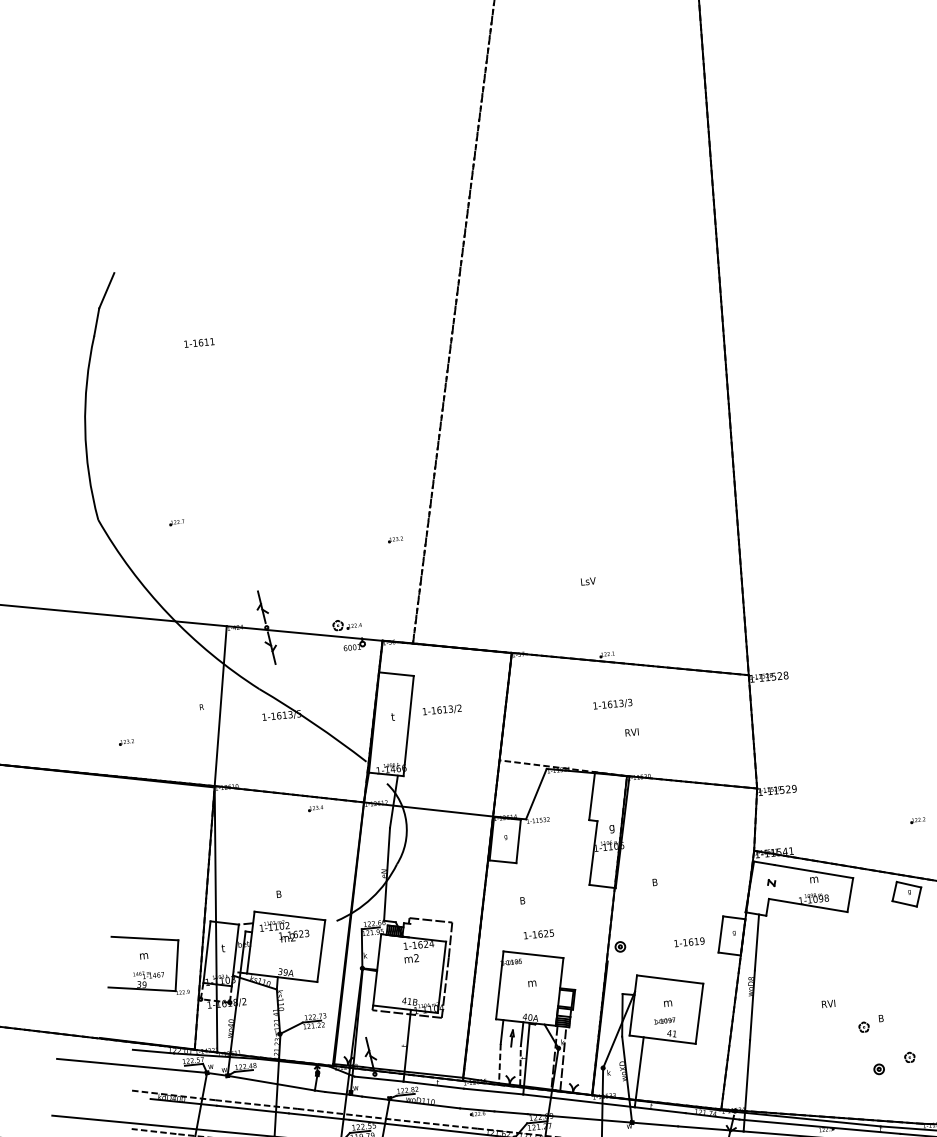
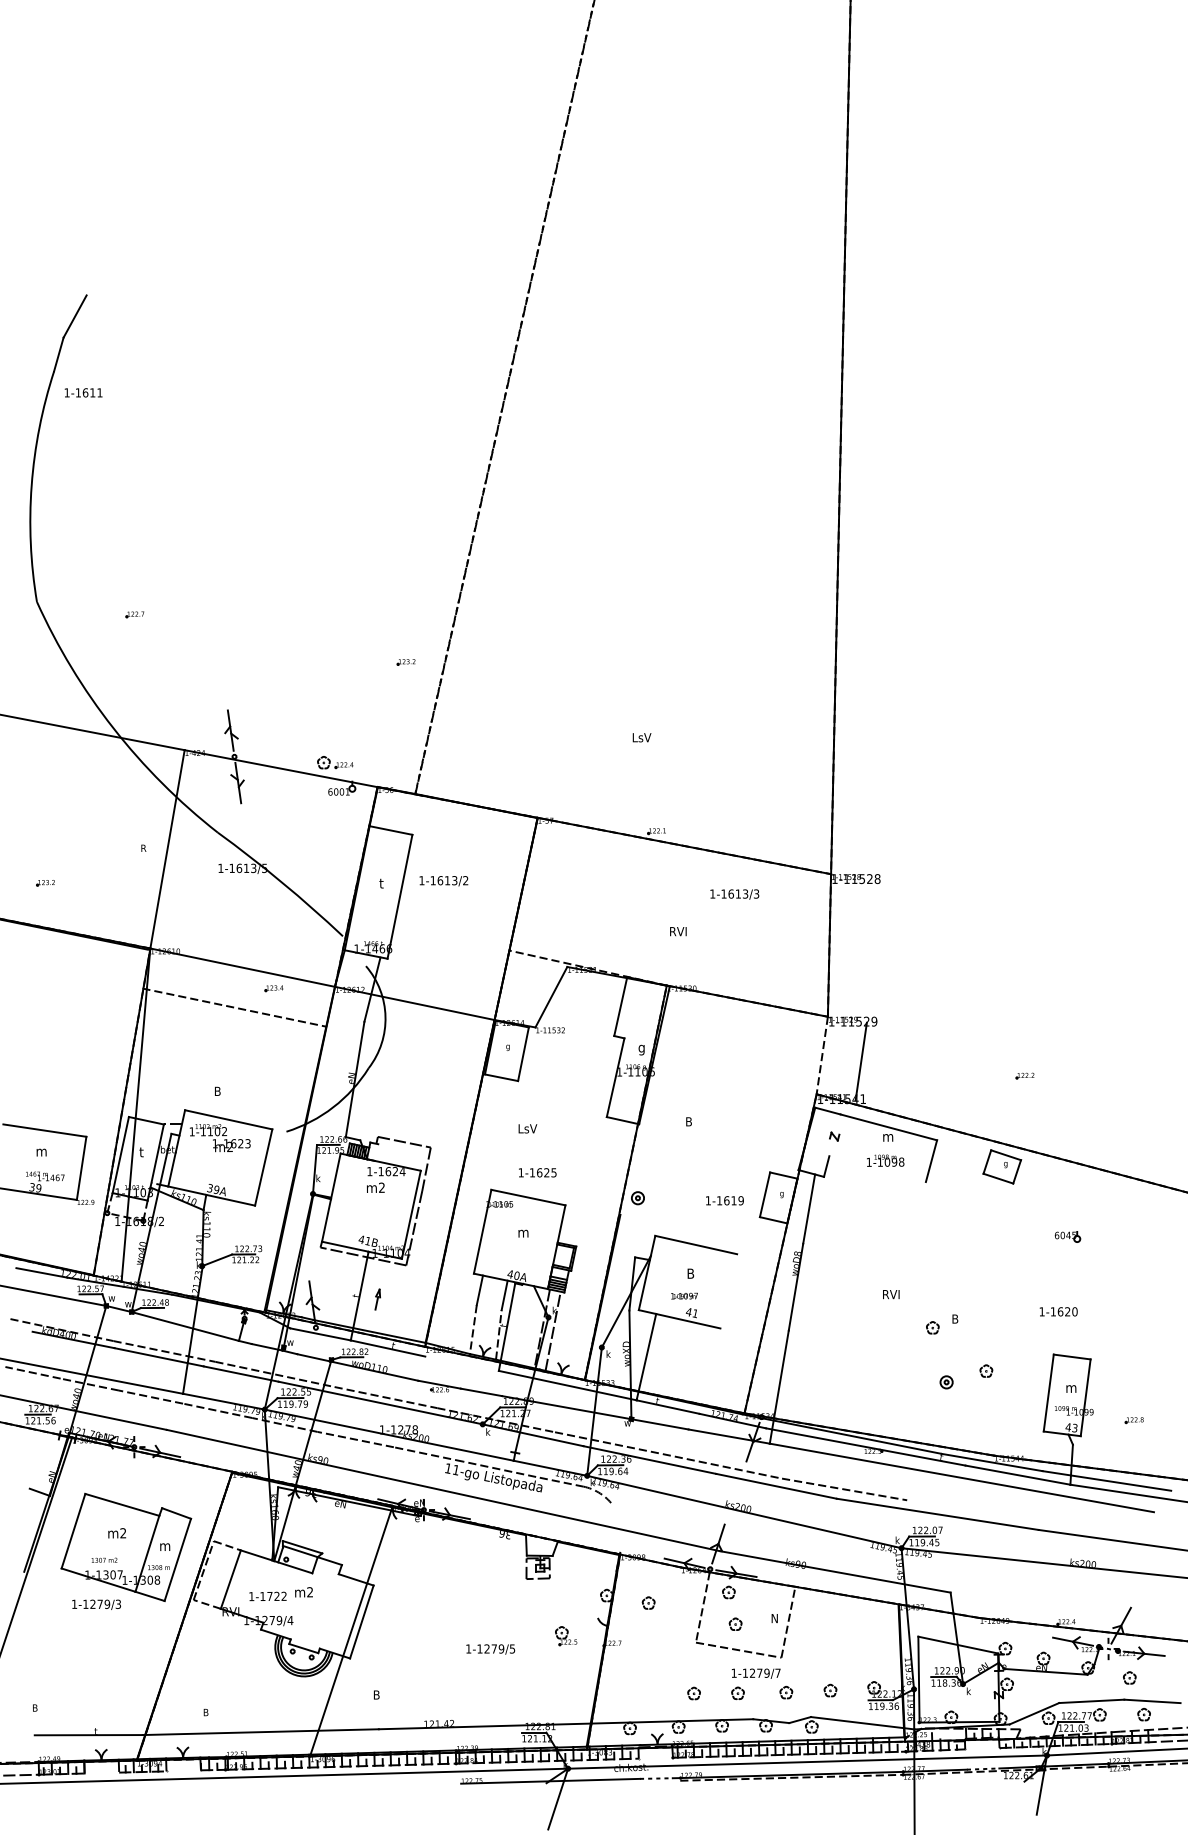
text: (199, 342) -> (83, 392), moved
text: (612, 704) -> (734, 894), moved
line: (289, 794) -> (234, 1007), moved
line: (755, 819) -> (860, 1061), moved
text: (528, 899) -> (528, 1128), B -> LsV
line: (808, 905) -> (877, 1169), removed
text: (667, 1002) -> (690, 1273), m -> B
line: (699, 1013) -> (728, 1291), removed
part: (511, 1038) -> (377, 1299), moved
line: (493, 1091) -> (461, 1363), removed

